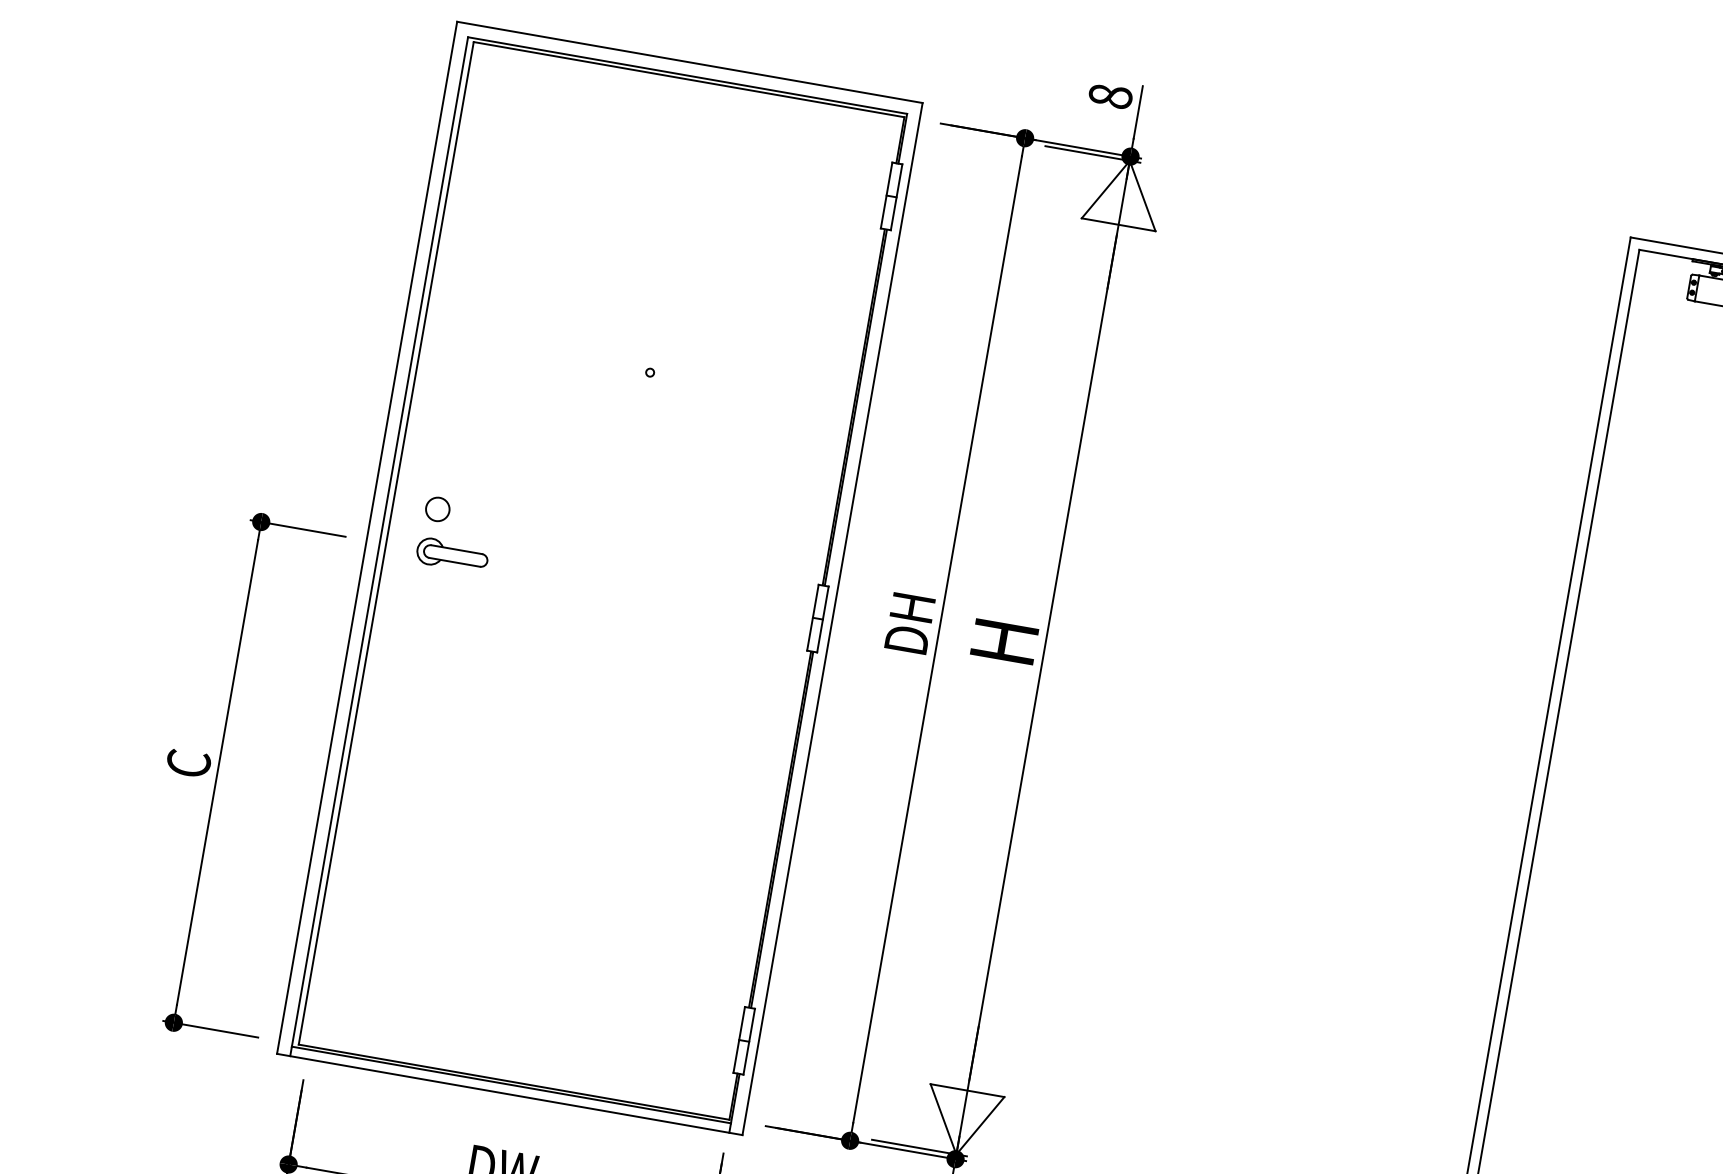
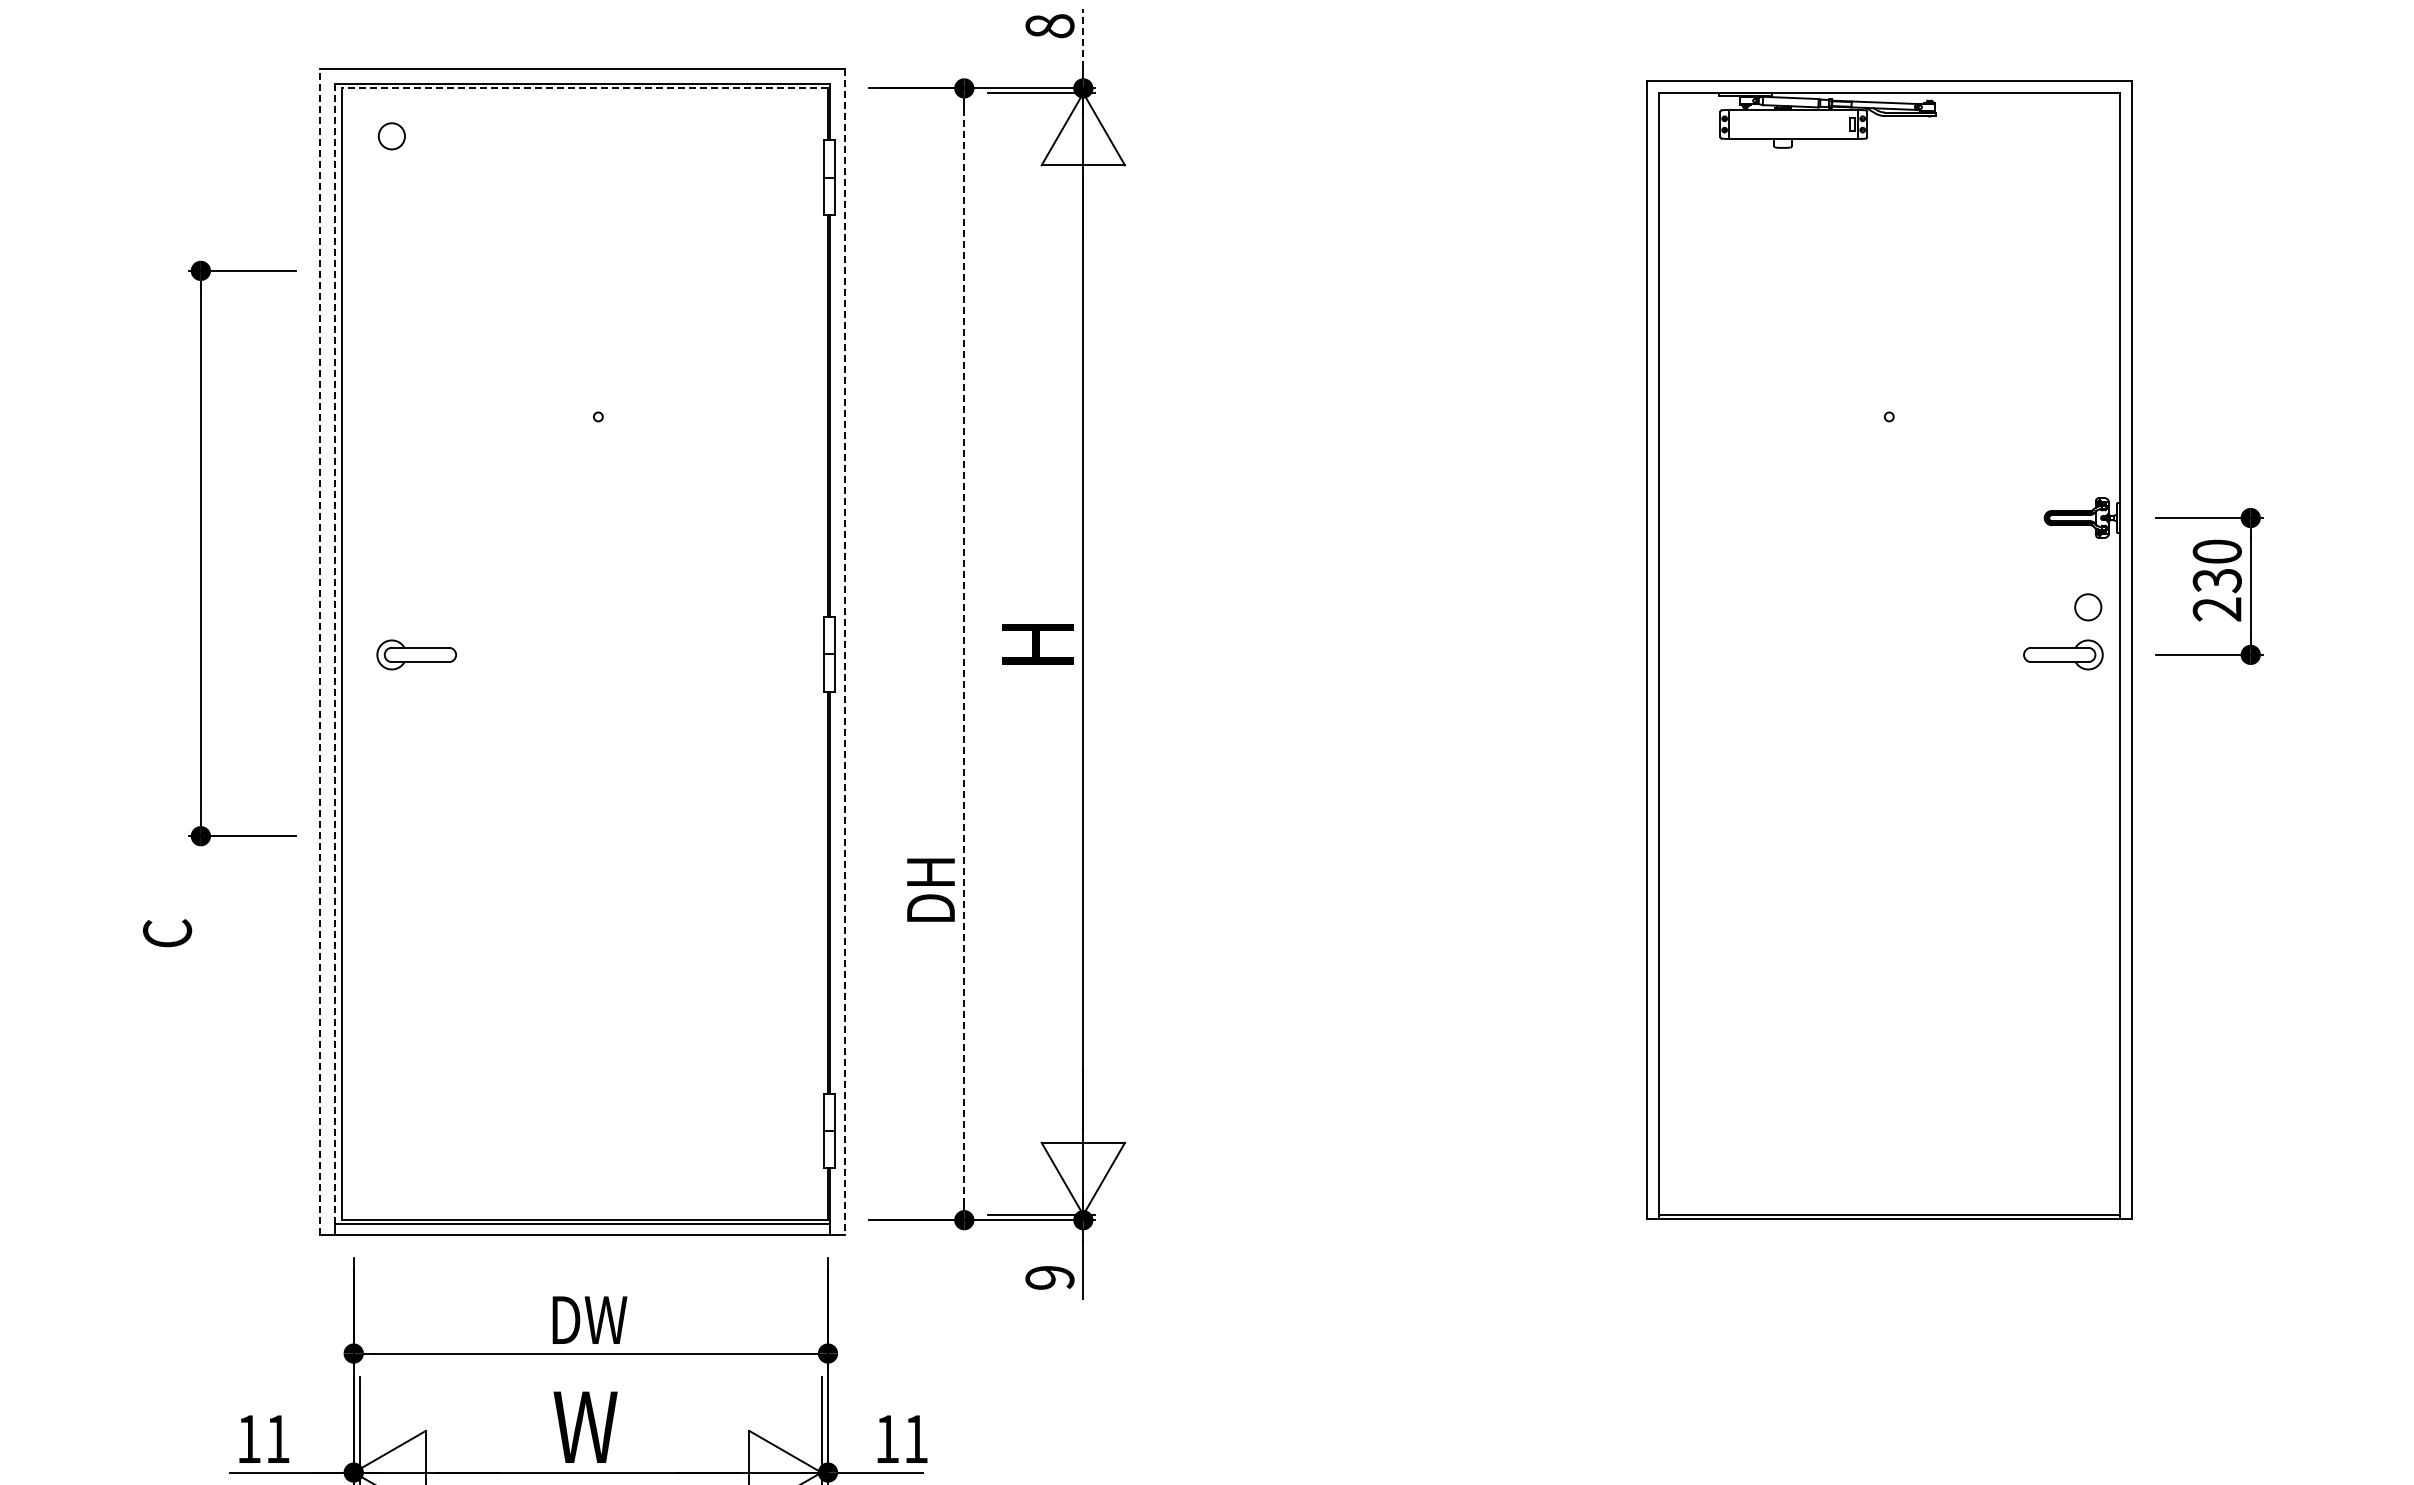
line: (688, 79) -> (584, 88), solid -> dashed
line: (1138, 112) -> (1083, 38), solid -> dashed
circle: (437, 509) -> (391, 136), moved
line: (366, 537) -> (319, 651), solid -> dashed
line: (379, 542) -> (334, 654), solid -> dashed
line: (832, 618) -> (845, 651), solid -> dashed
text: (909, 622) -> (930, 889), moved
line: (937, 639) -> (964, 654), solid -> dashed
part: (218, 772) -> (201, 553), moved

